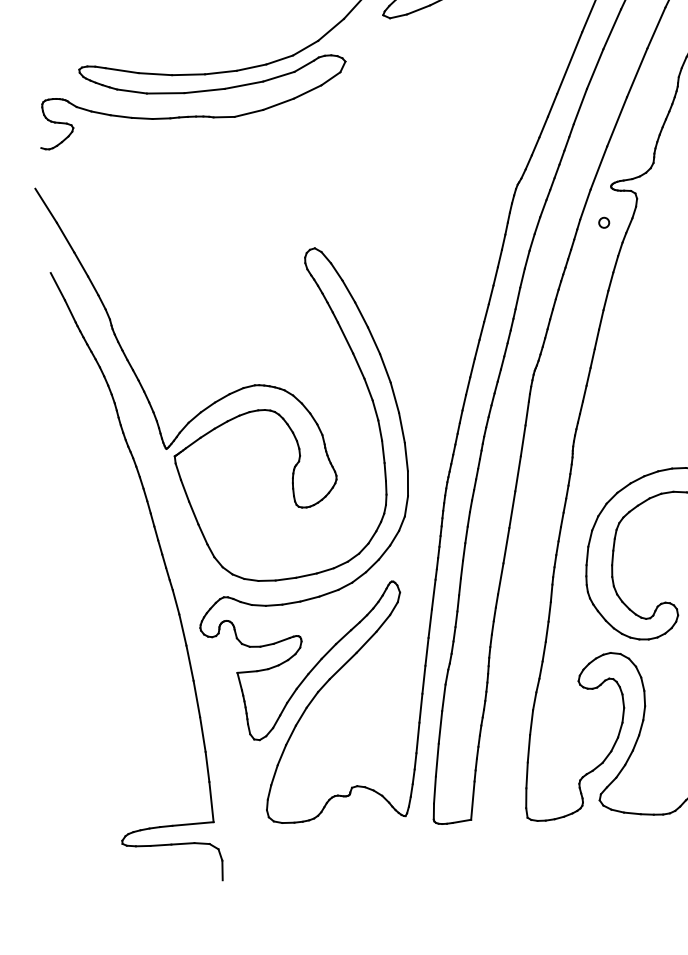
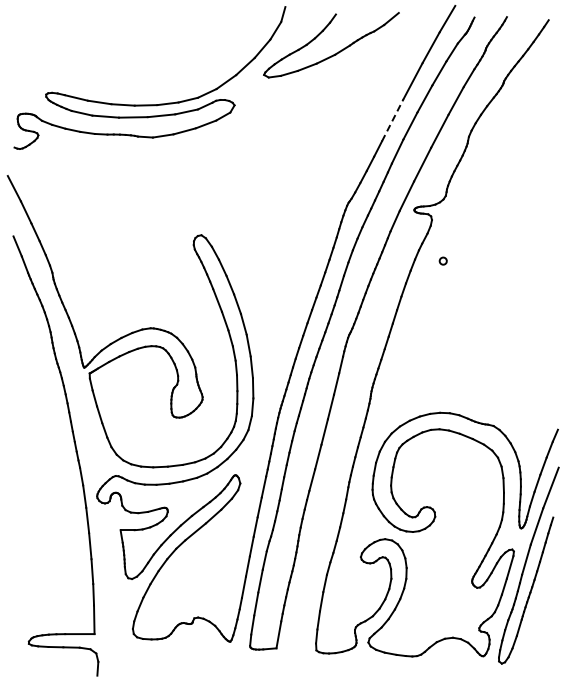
line: (569, 63) -> (392, 120), solid -> dashed
circle: (603, 222) -> (442, 260), moved

